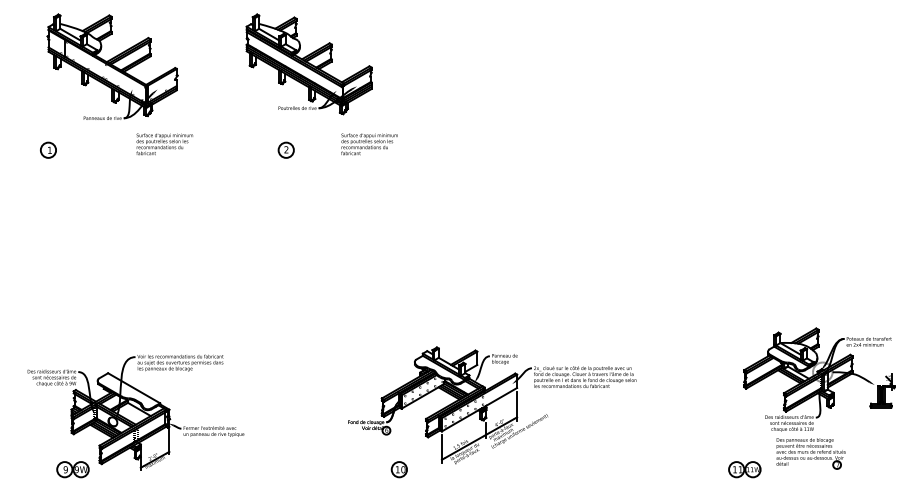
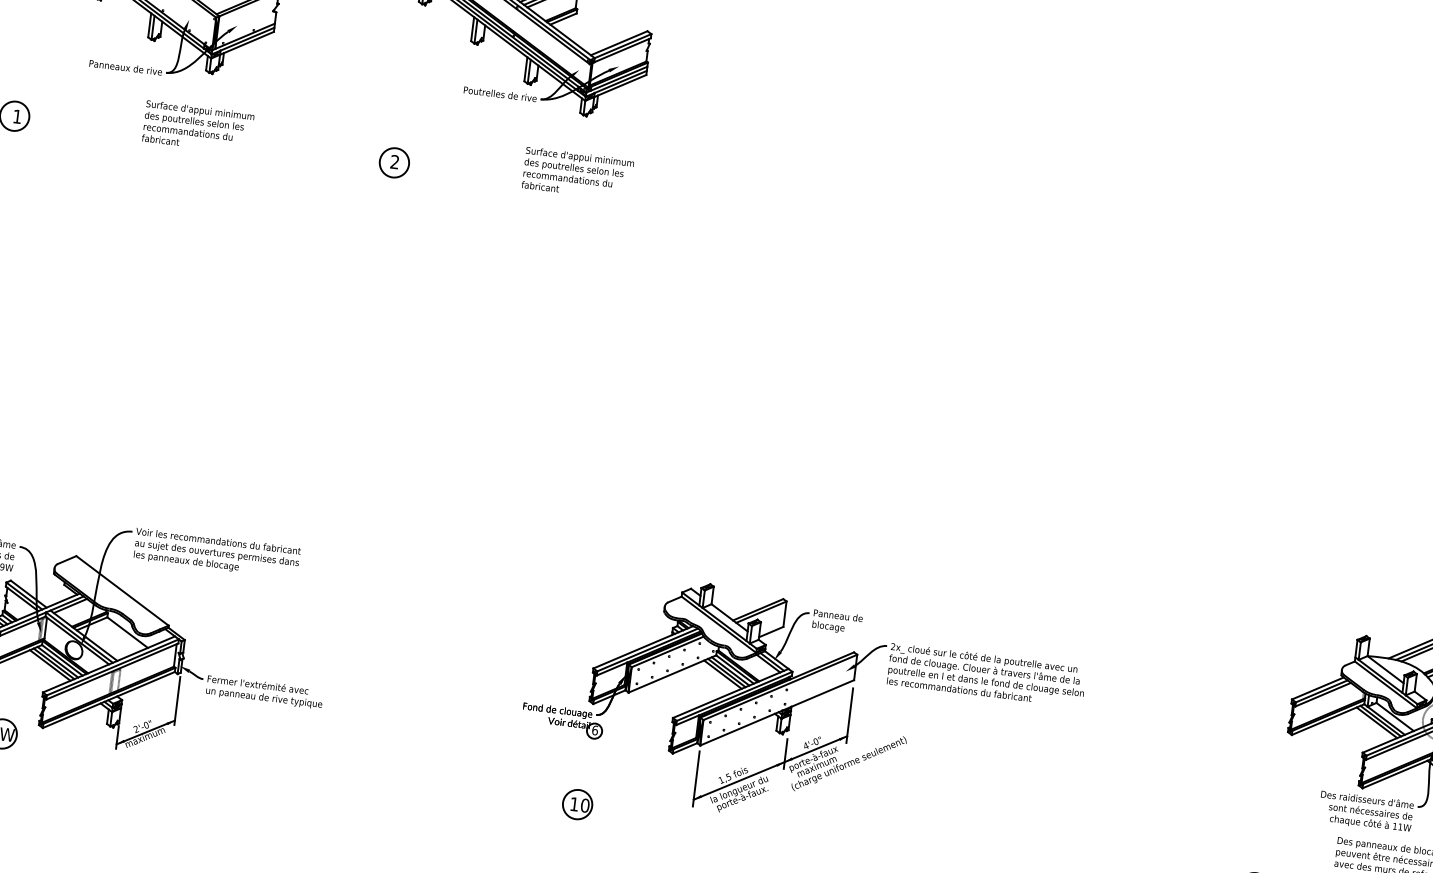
text: (164, 144) -> (197, 127), moved
text: (369, 144) -> (577, 174), moved
part: (285, 149) -> (393, 161), moved
part: (398, 469) -> (575, 804), moved

